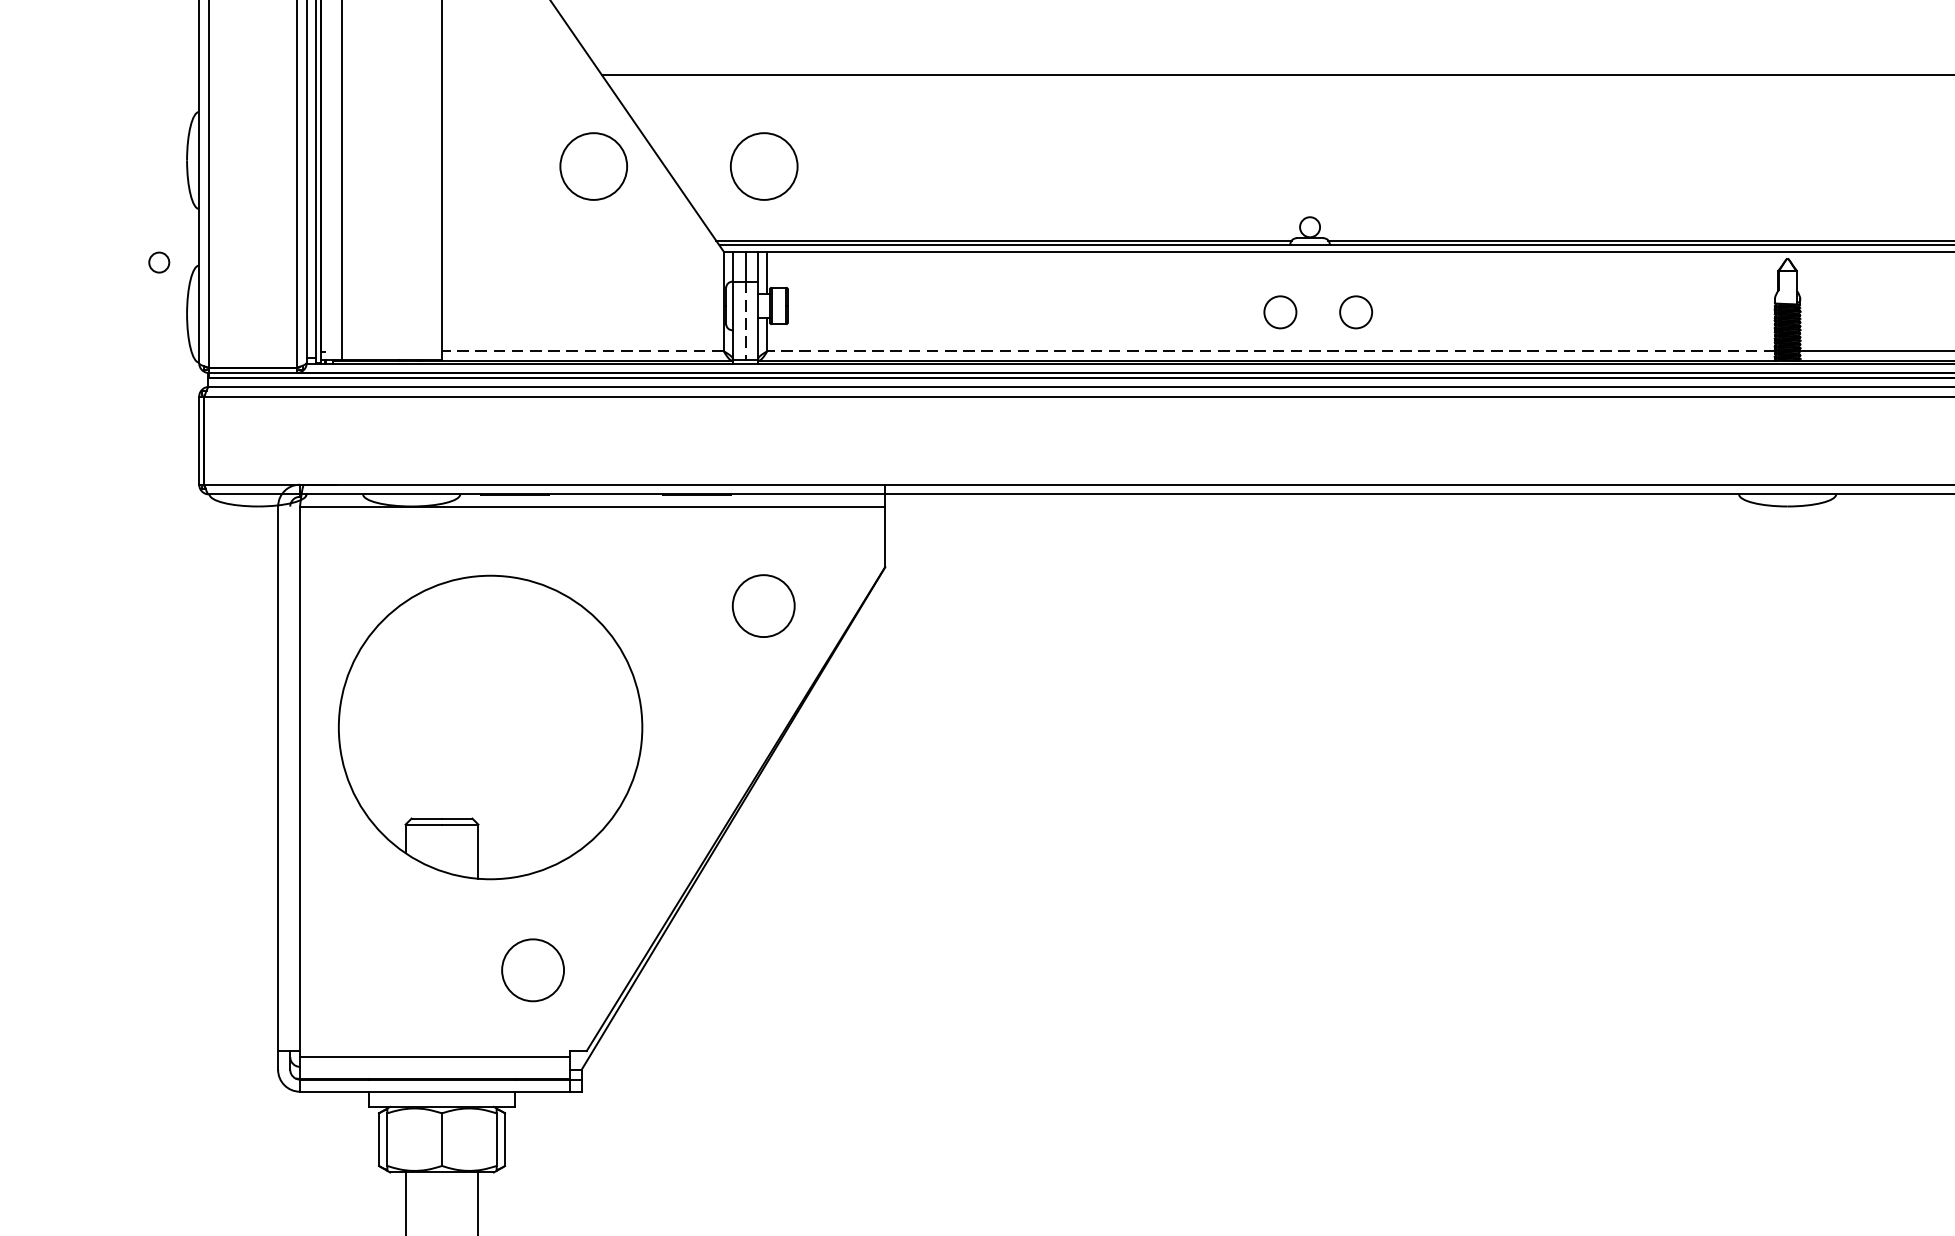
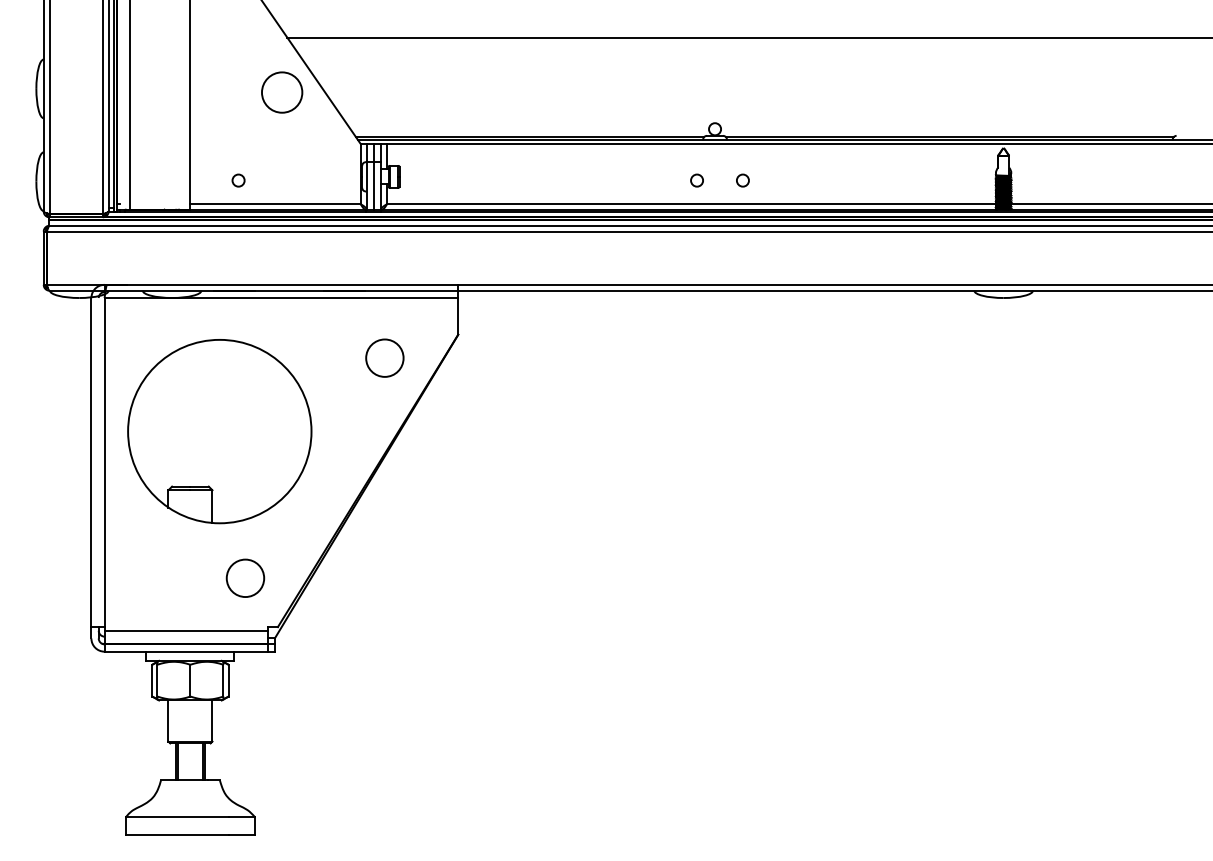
circle: (764, 166) -> (385, 92), removed
circle: (159, 262) -> (238, 180), moved
circle: (1279, 312) -> (696, 180), size x0.62
circle: (1355, 312) -> (742, 180), size x0.62
line: (744, 320) -> (373, 185), dashed -> solid
line: (582, 351) -> (275, 204), dashed -> solid
line: (1271, 351) -> (691, 204), dashed -> solid

